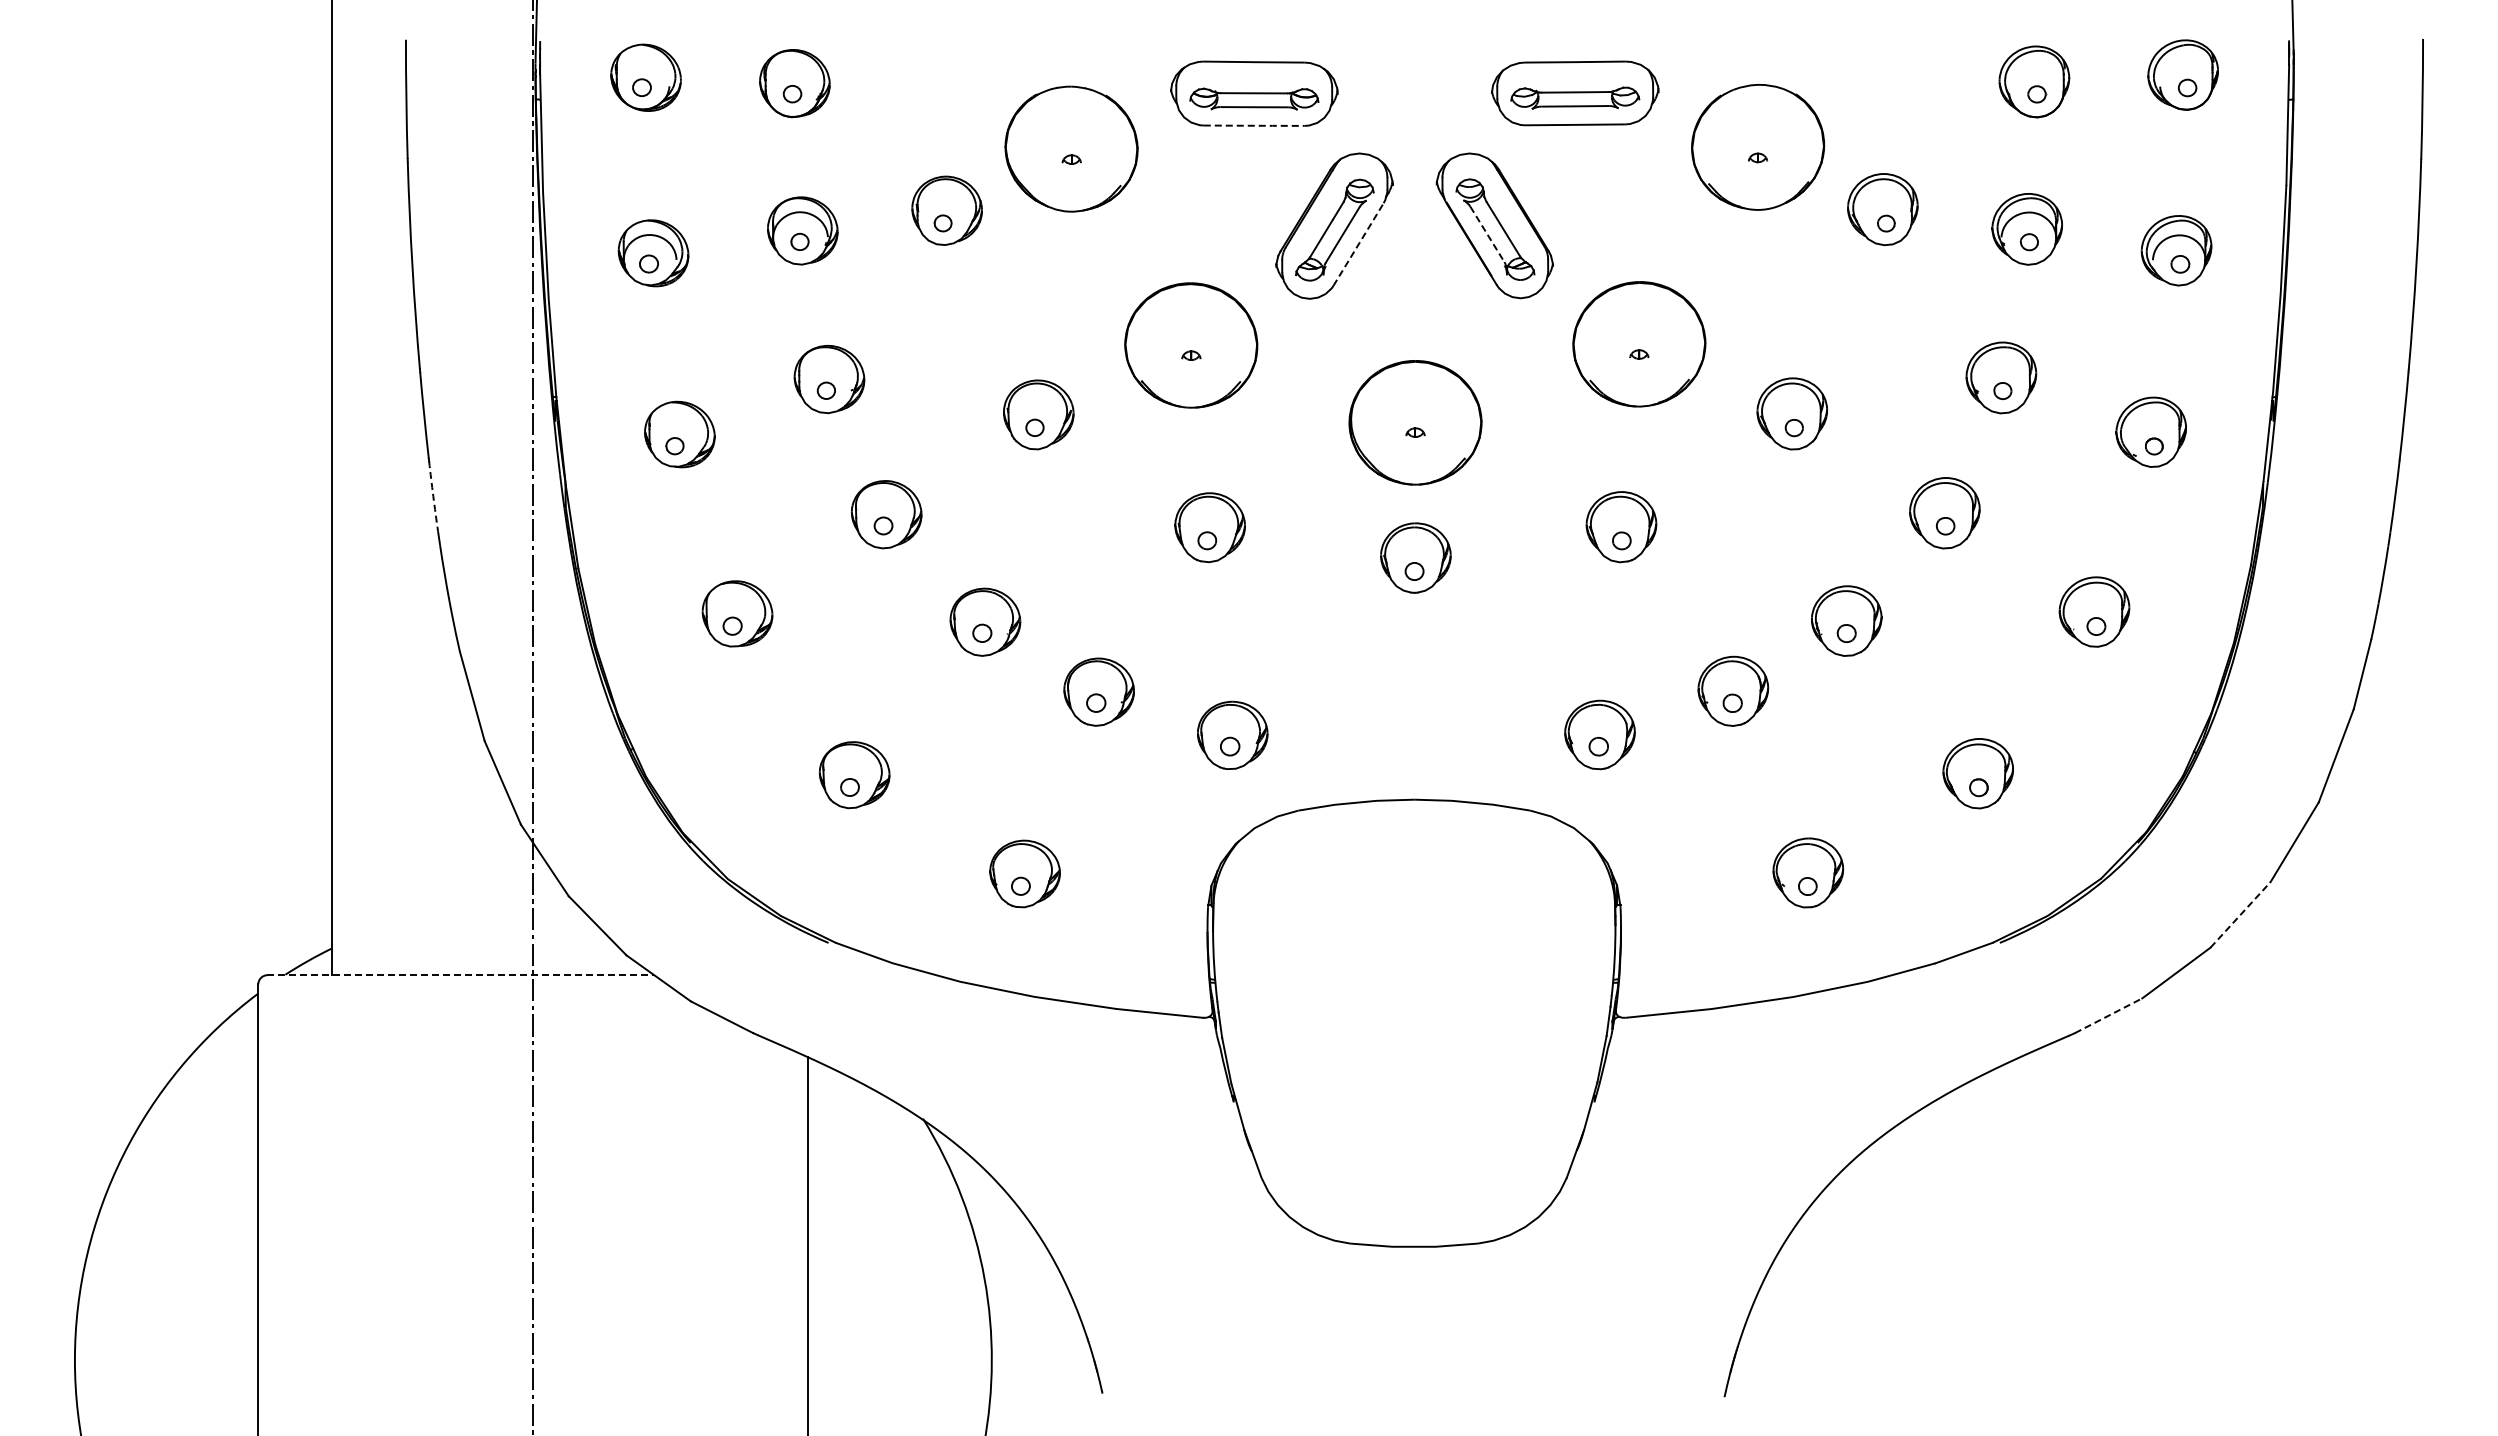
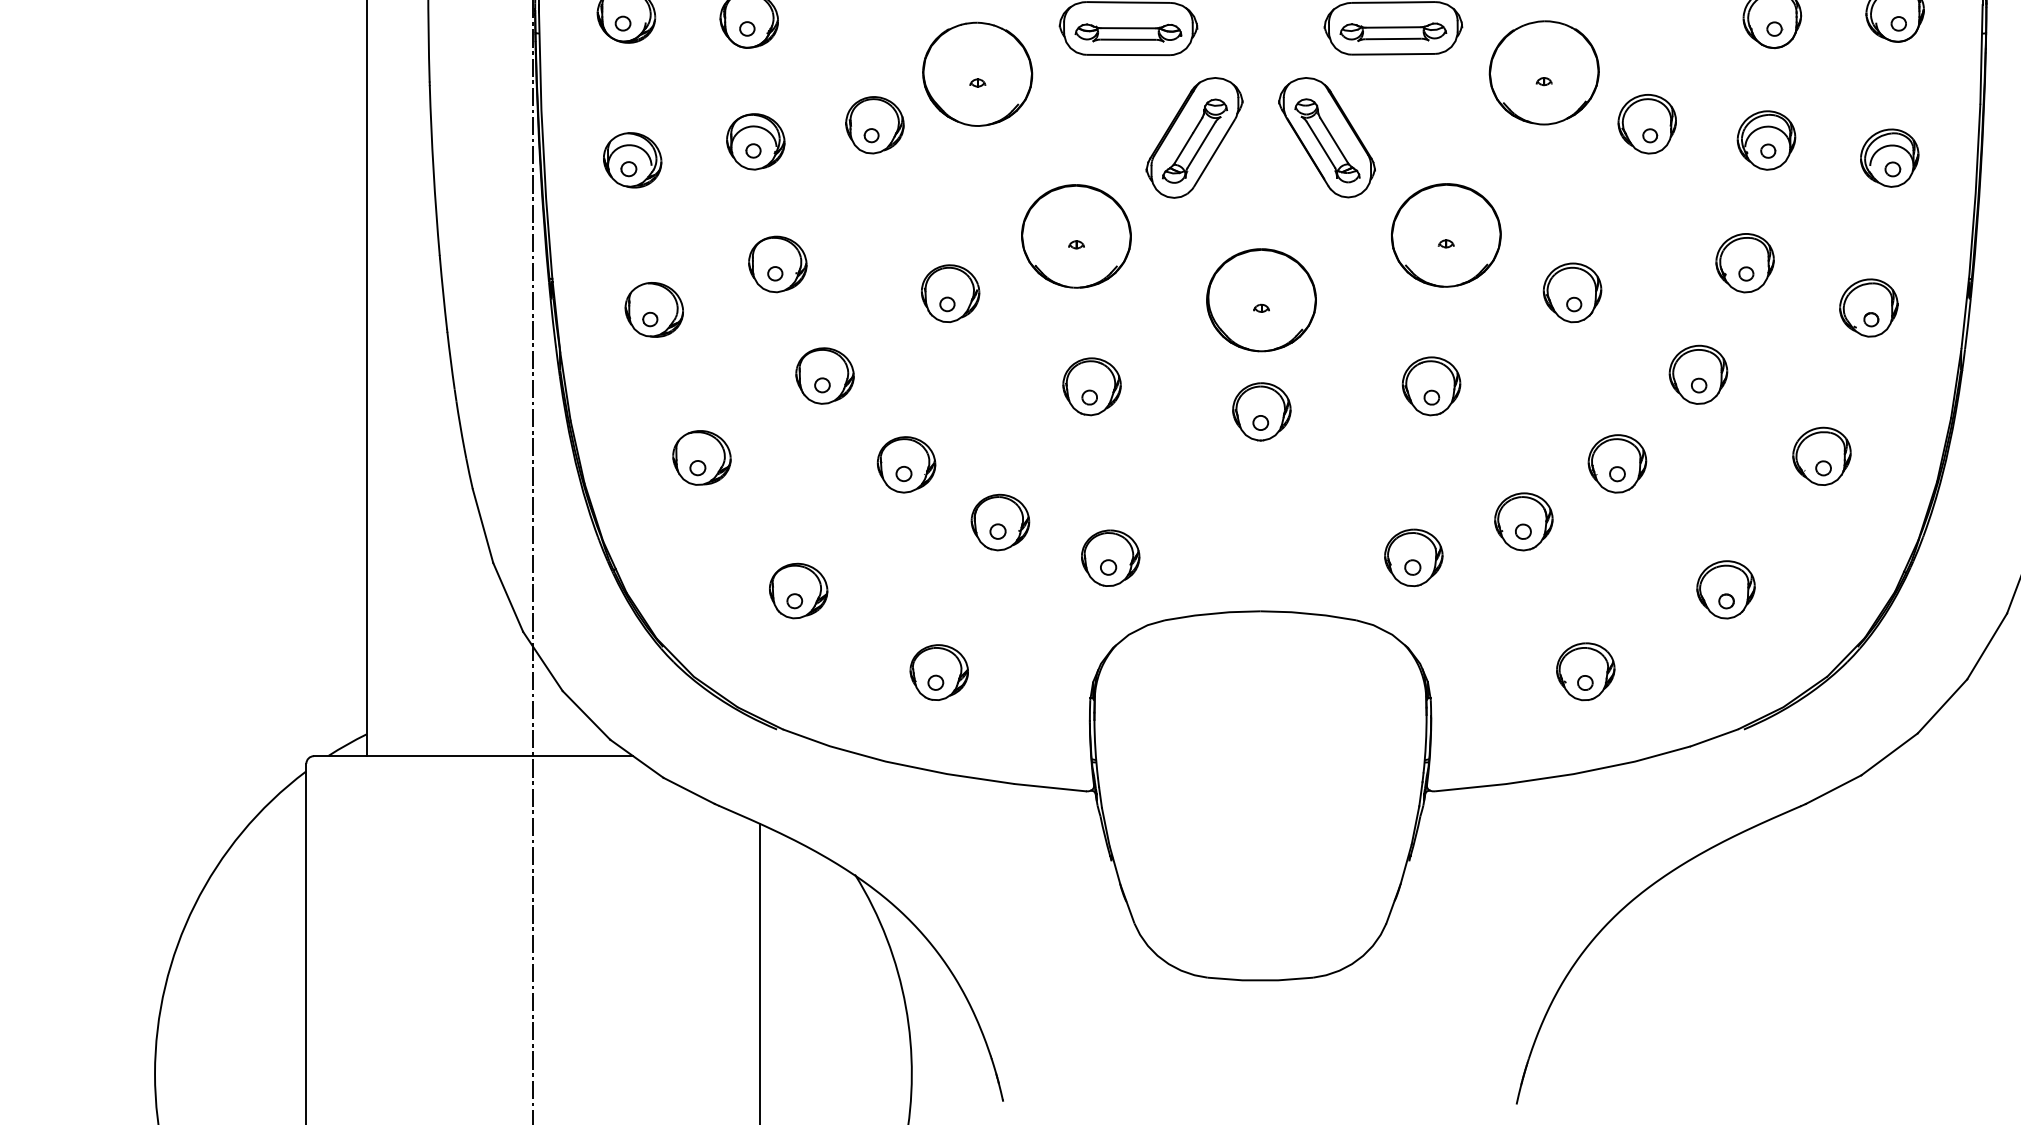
line: (1254, 125) -> (1128, 54), dashed -> solid
line: (1487, 234) -> (1320, 144), dashed -> solid
line: (1358, 244) -> (1214, 153), dashed -> solid
arc: (433, 496) -> (450, 361), dashed -> solid
line: (2240, 914) -> (1942, 706), dashed -> solid
line: (461, 975) -> (474, 756), dashed -> solid
line: (2108, 1015) -> (1833, 789), dashed -> solid

